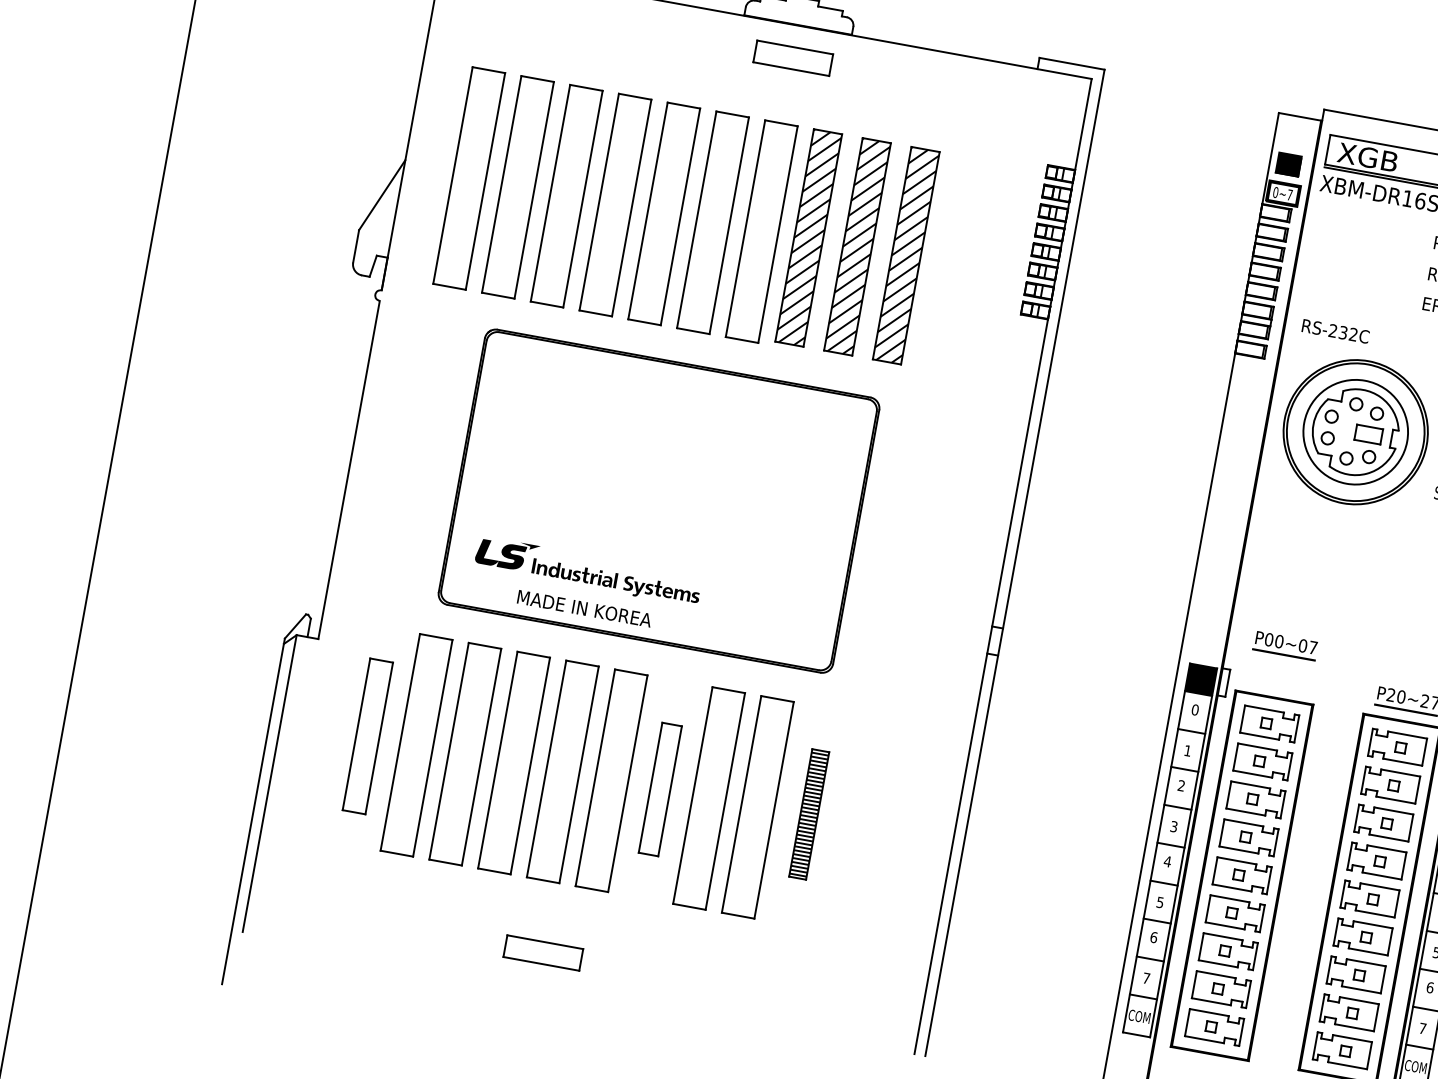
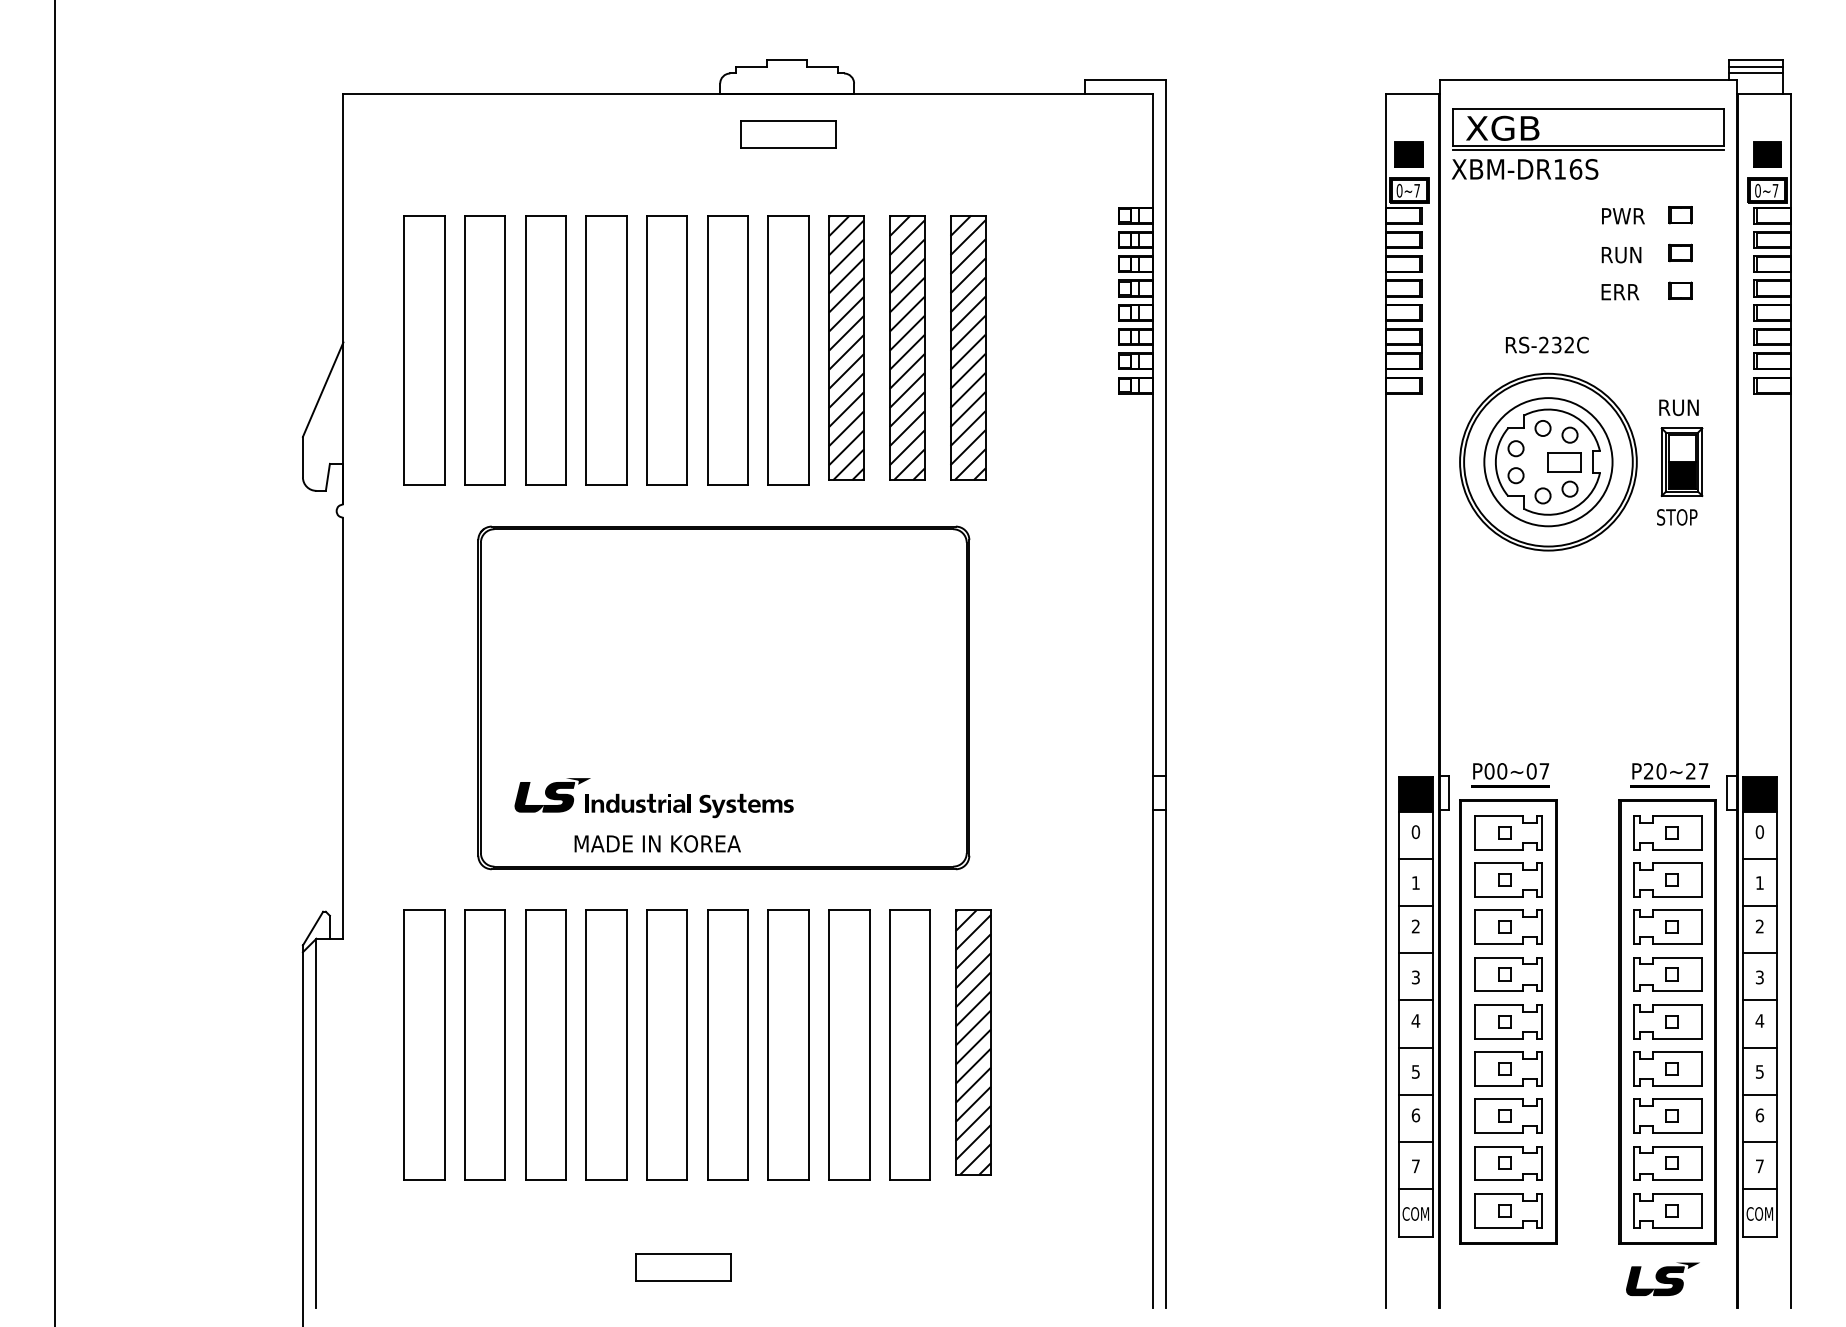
text: (1336, 330) -> (1547, 344), moved
text: (1285, 646) -> (1510, 775), moved
part: (368, 735) -> (424, 1044), size x1.43
part: (660, 788) -> (788, 1044), size x1.67
part: (809, 814) -> (973, 1042), size x1.67

